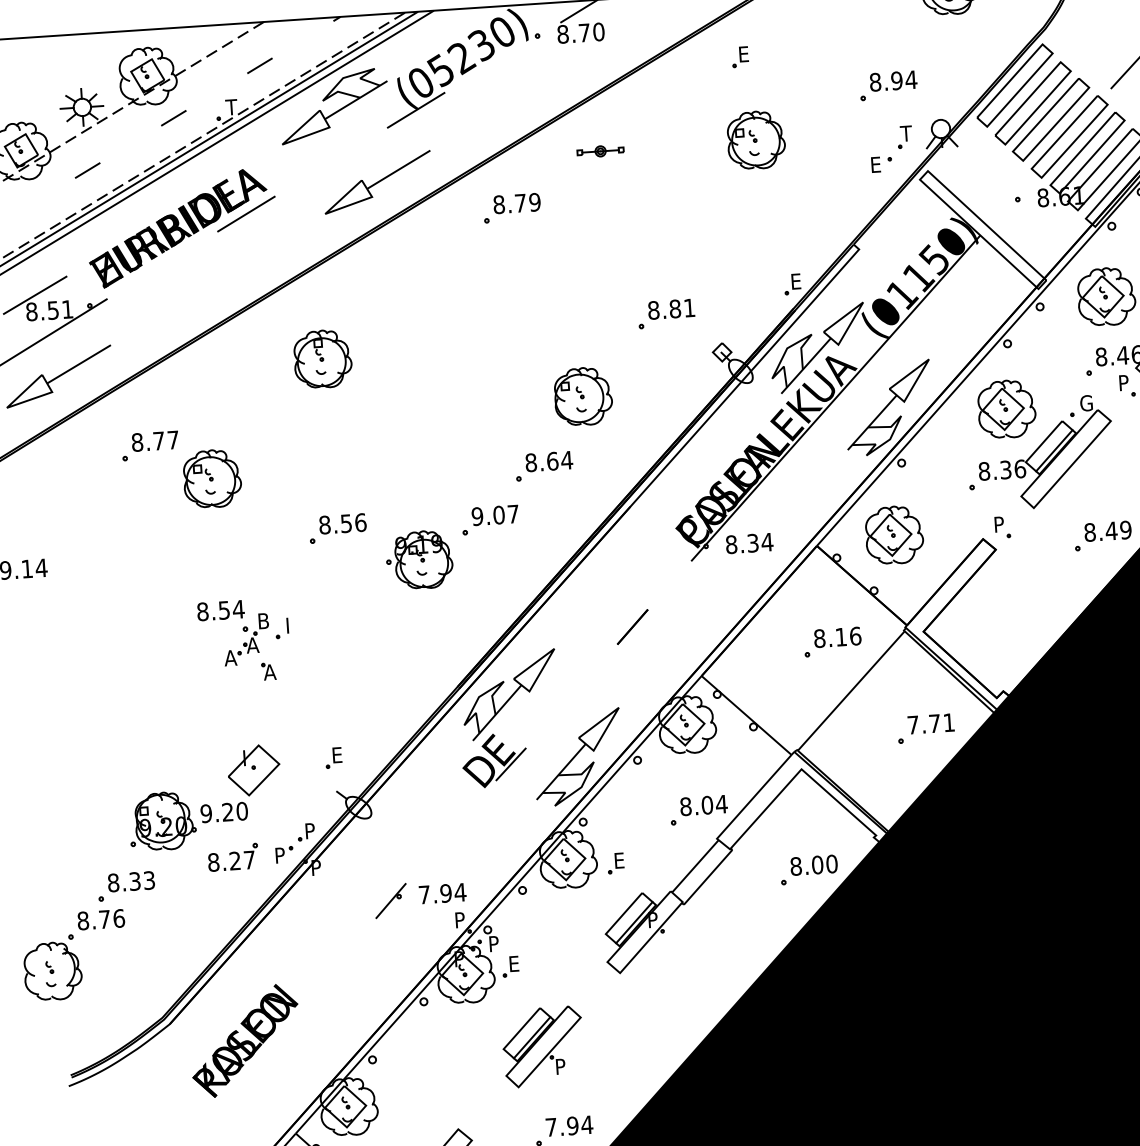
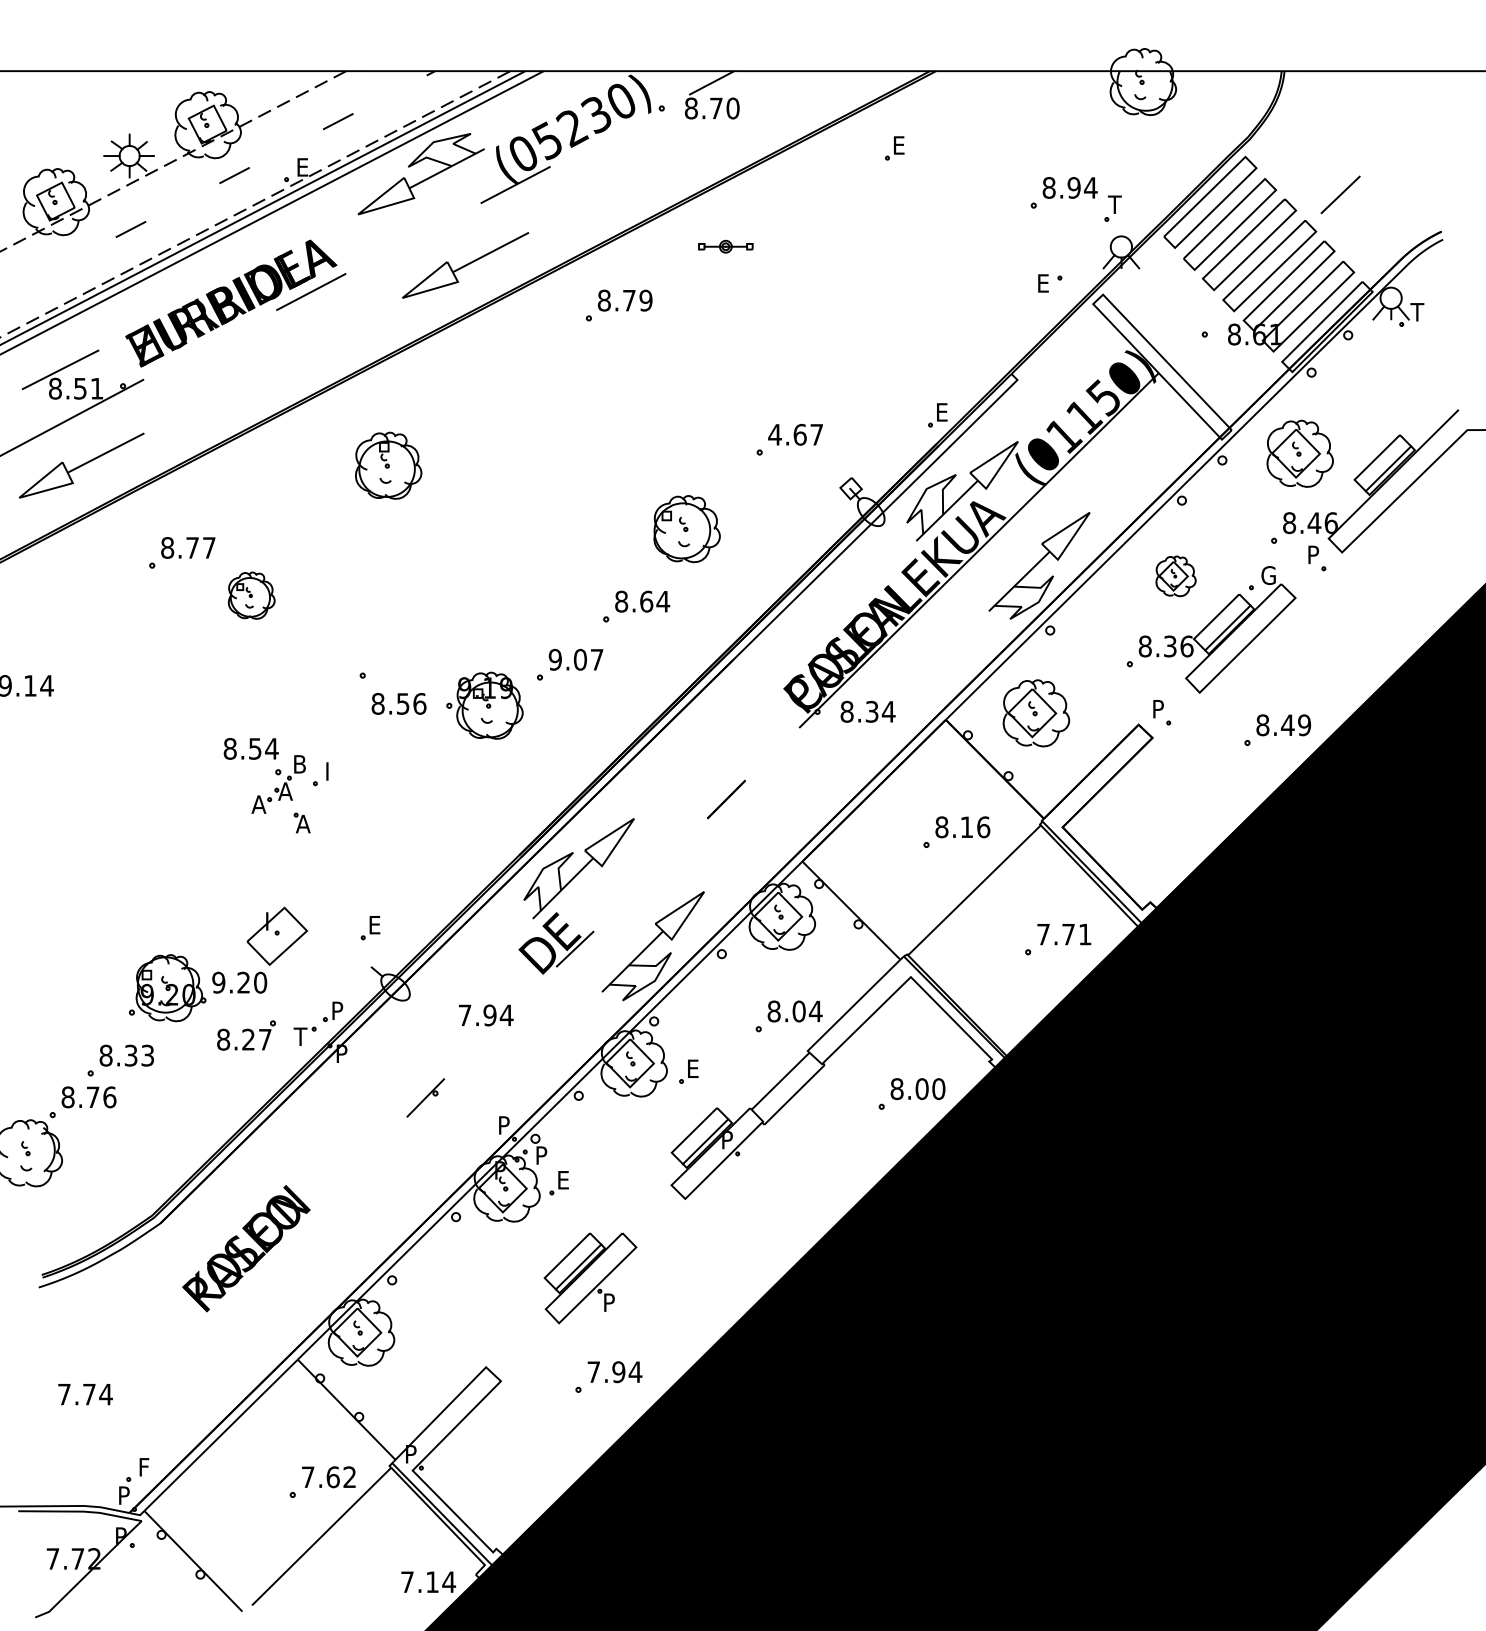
text: (231, 107) -> (302, 167), T -> E
part: (904, 137) -> (1112, 208), moved
part: (755, 140) -> (906, 245), removed
text: (671, 308) -> (795, 434), 8.81 -> 4.67
part: (1006, 409) -> (1175, 576), size x0.6
part: (212, 478) -> (251, 595), size x0.7
text: (342, 523) -> (398, 703), moved
text: (279, 855) -> (300, 1036), P -> T
text: (443, 893) -> (486, 1015), moved

